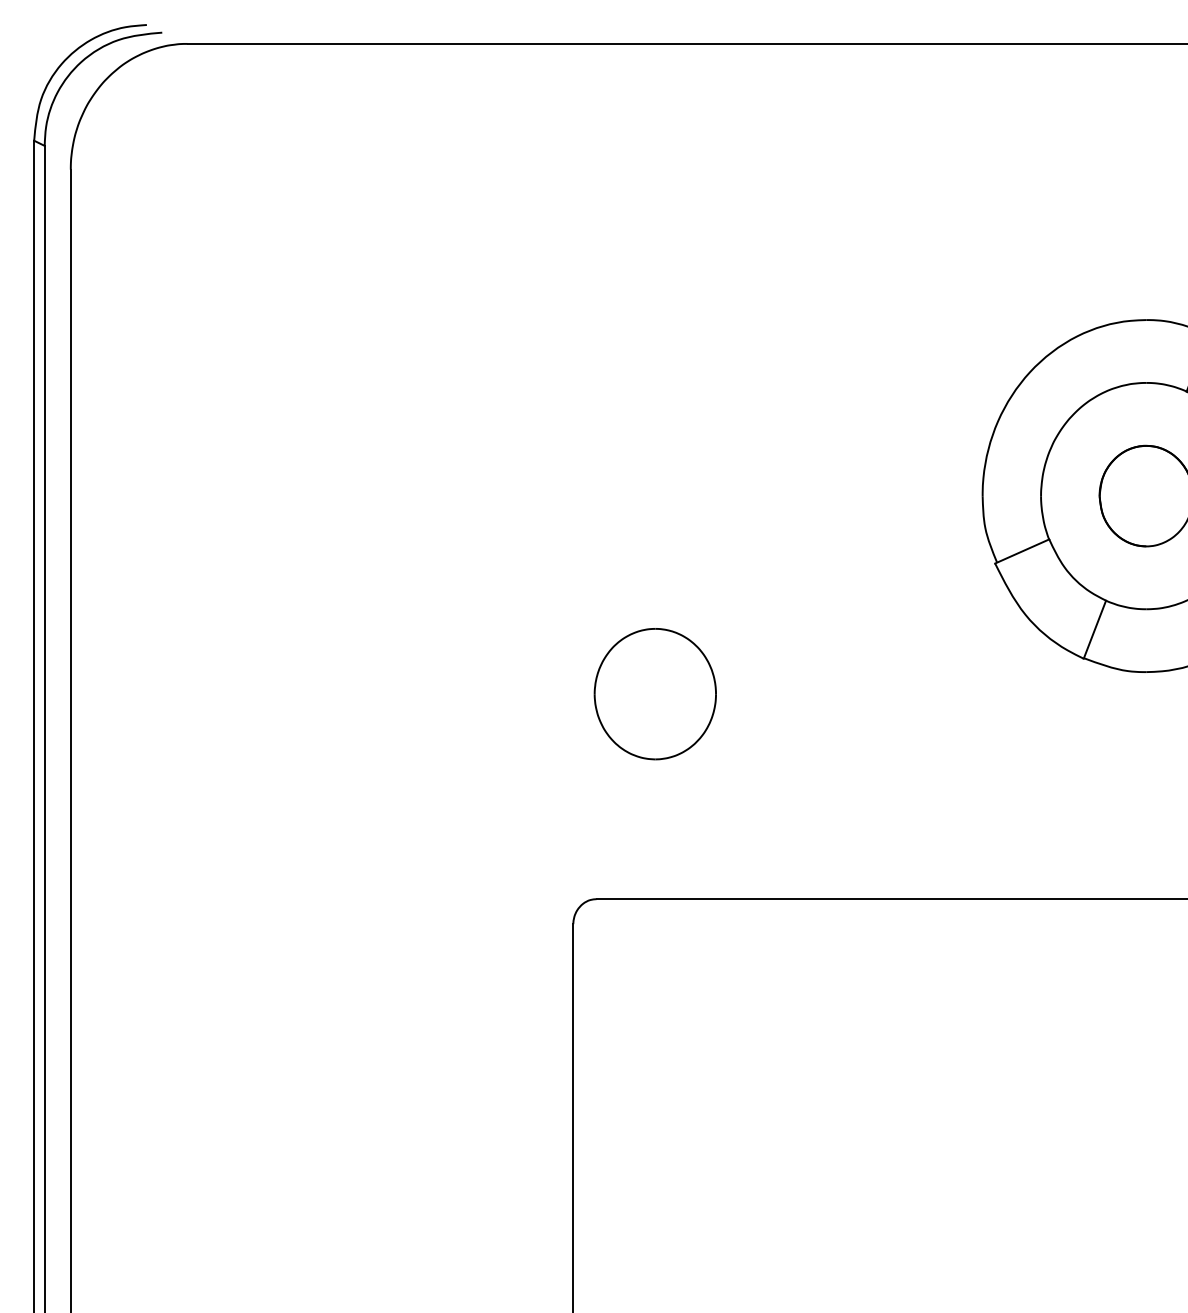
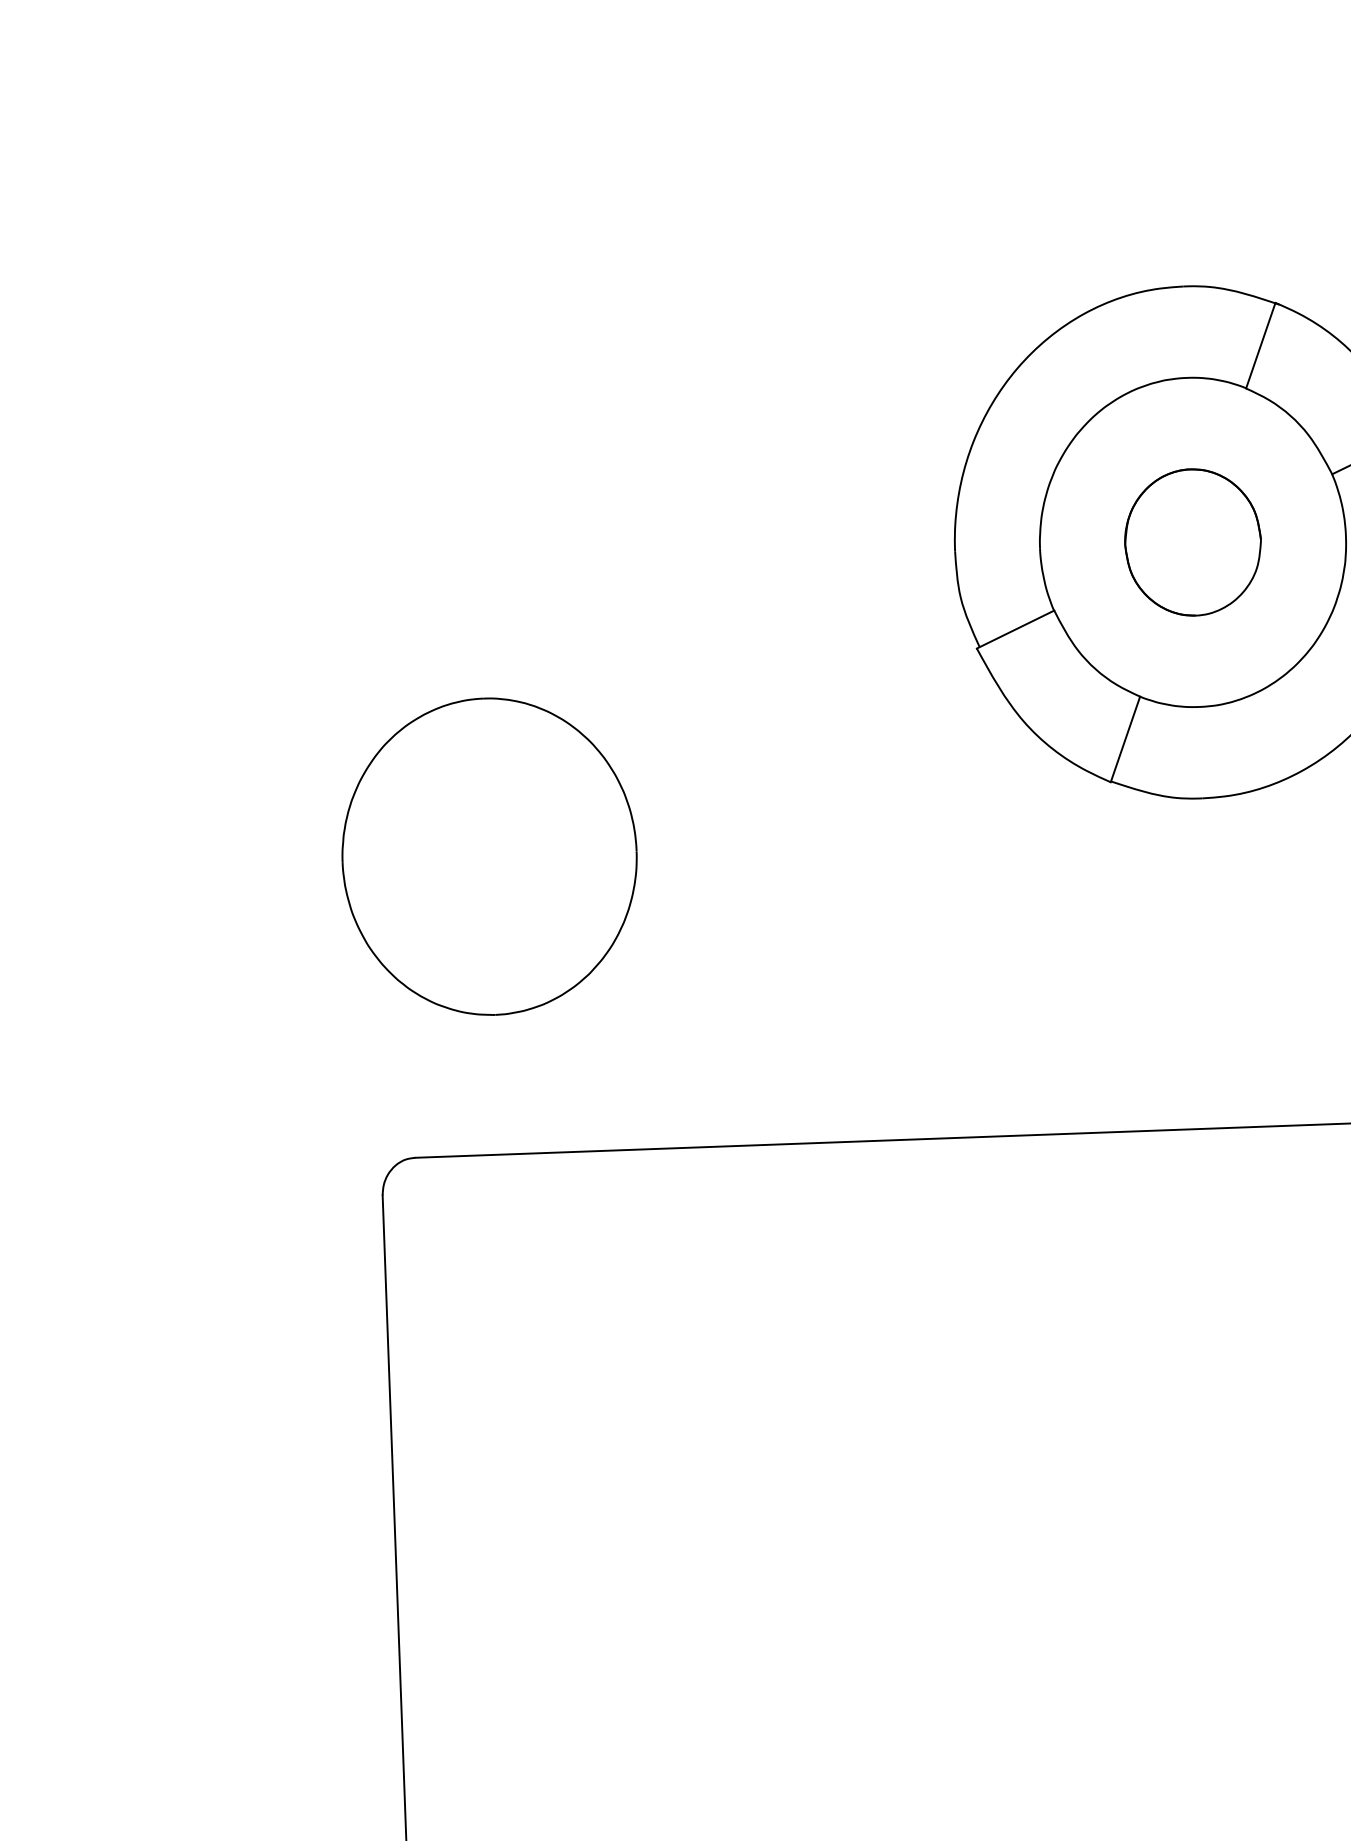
part: (655, 693) -> (489, 855), size x1.67

